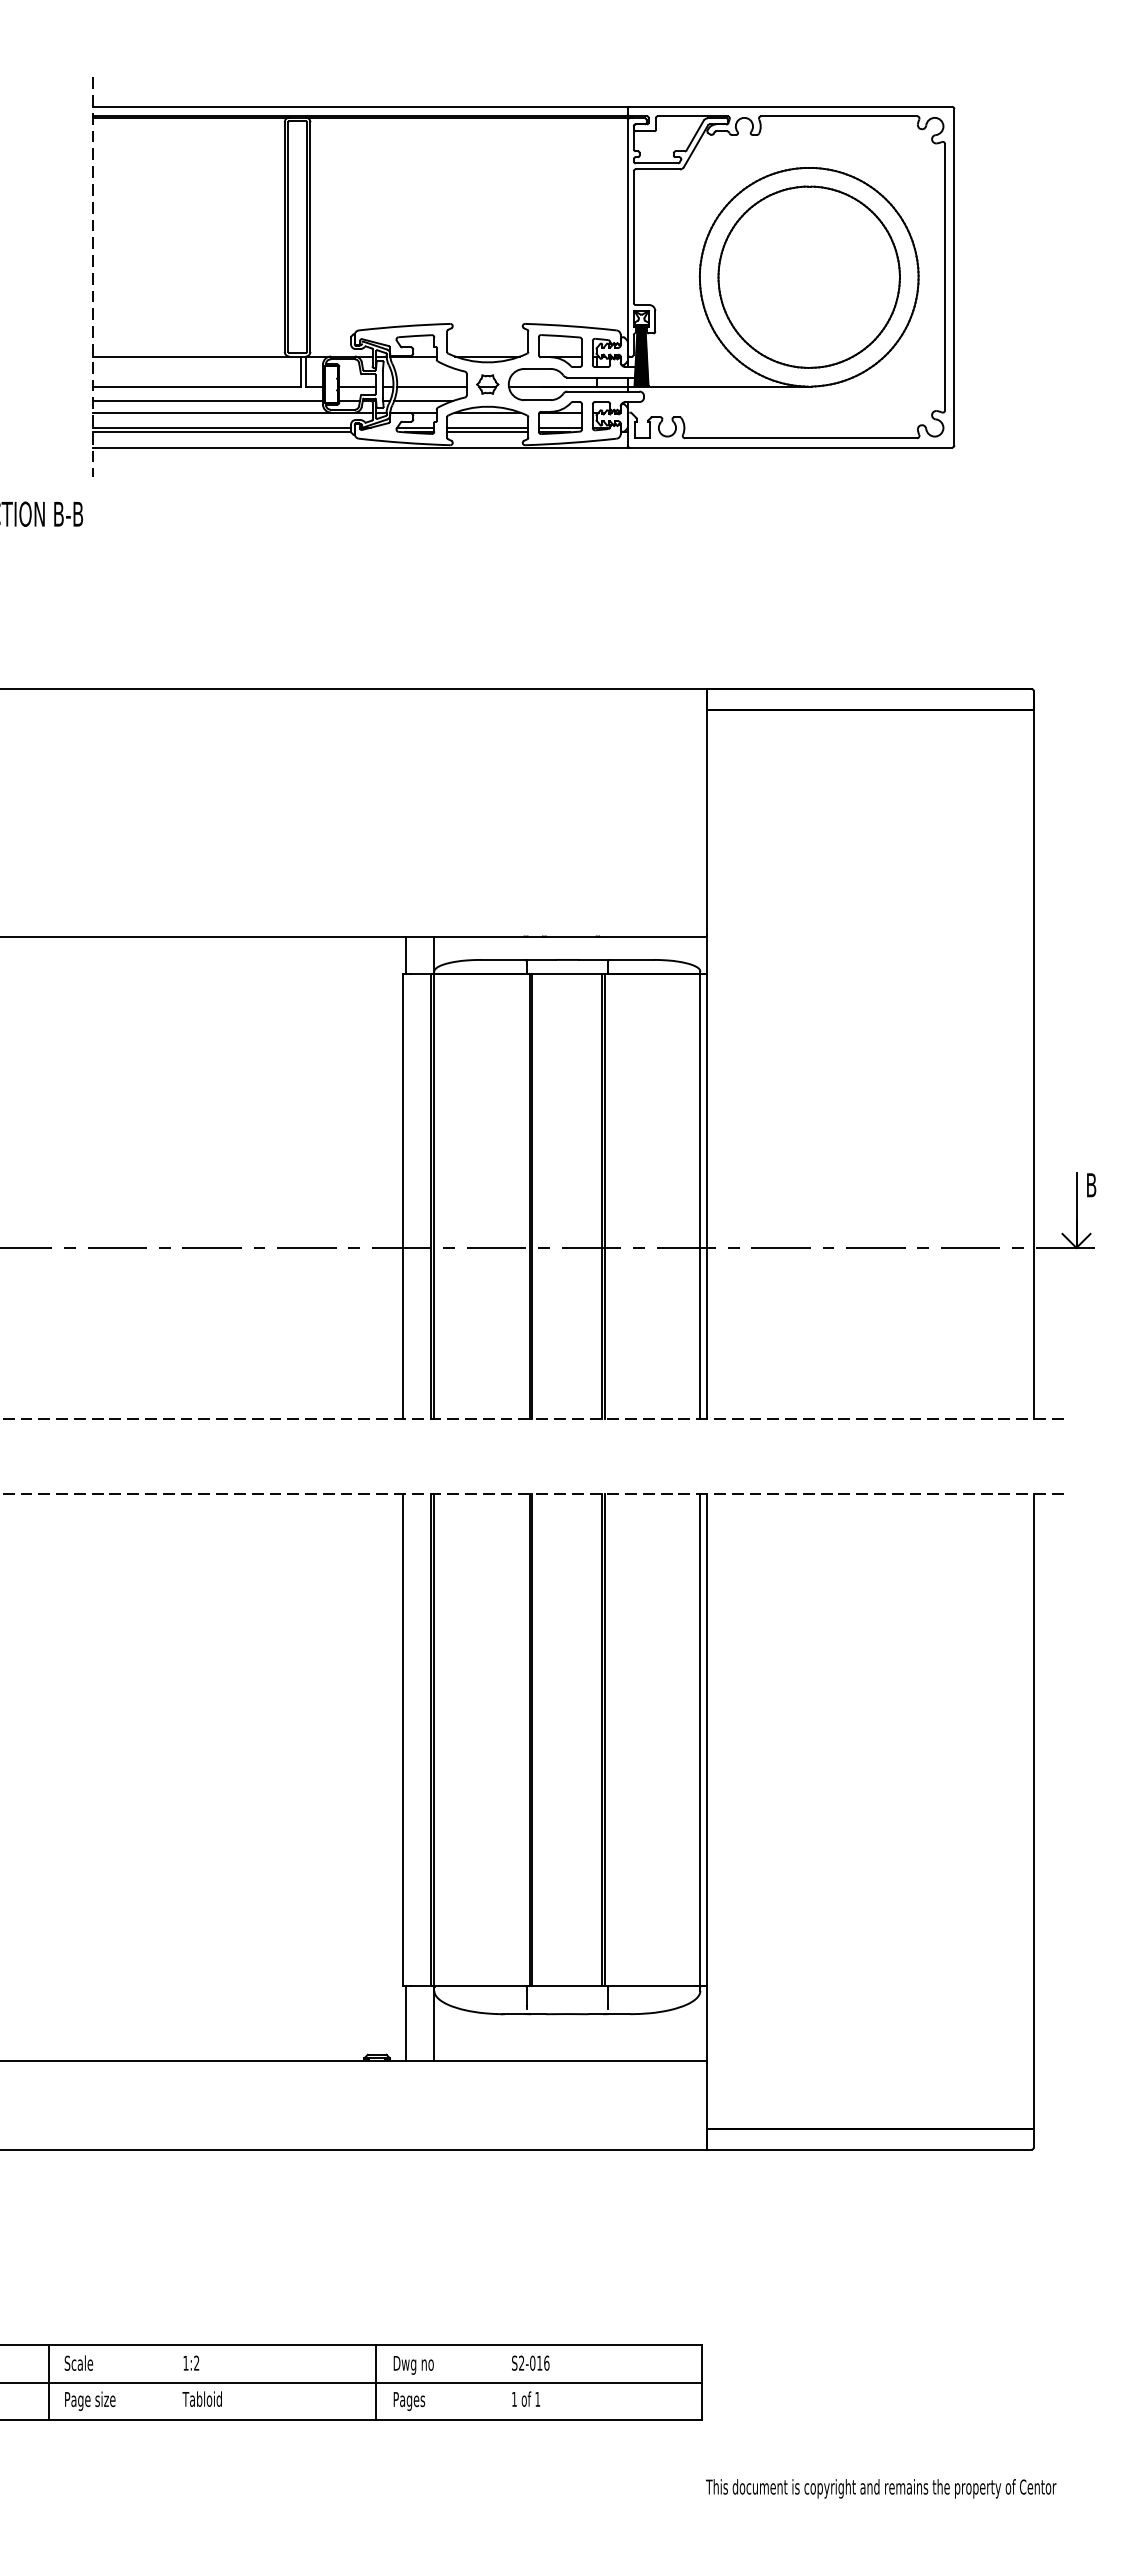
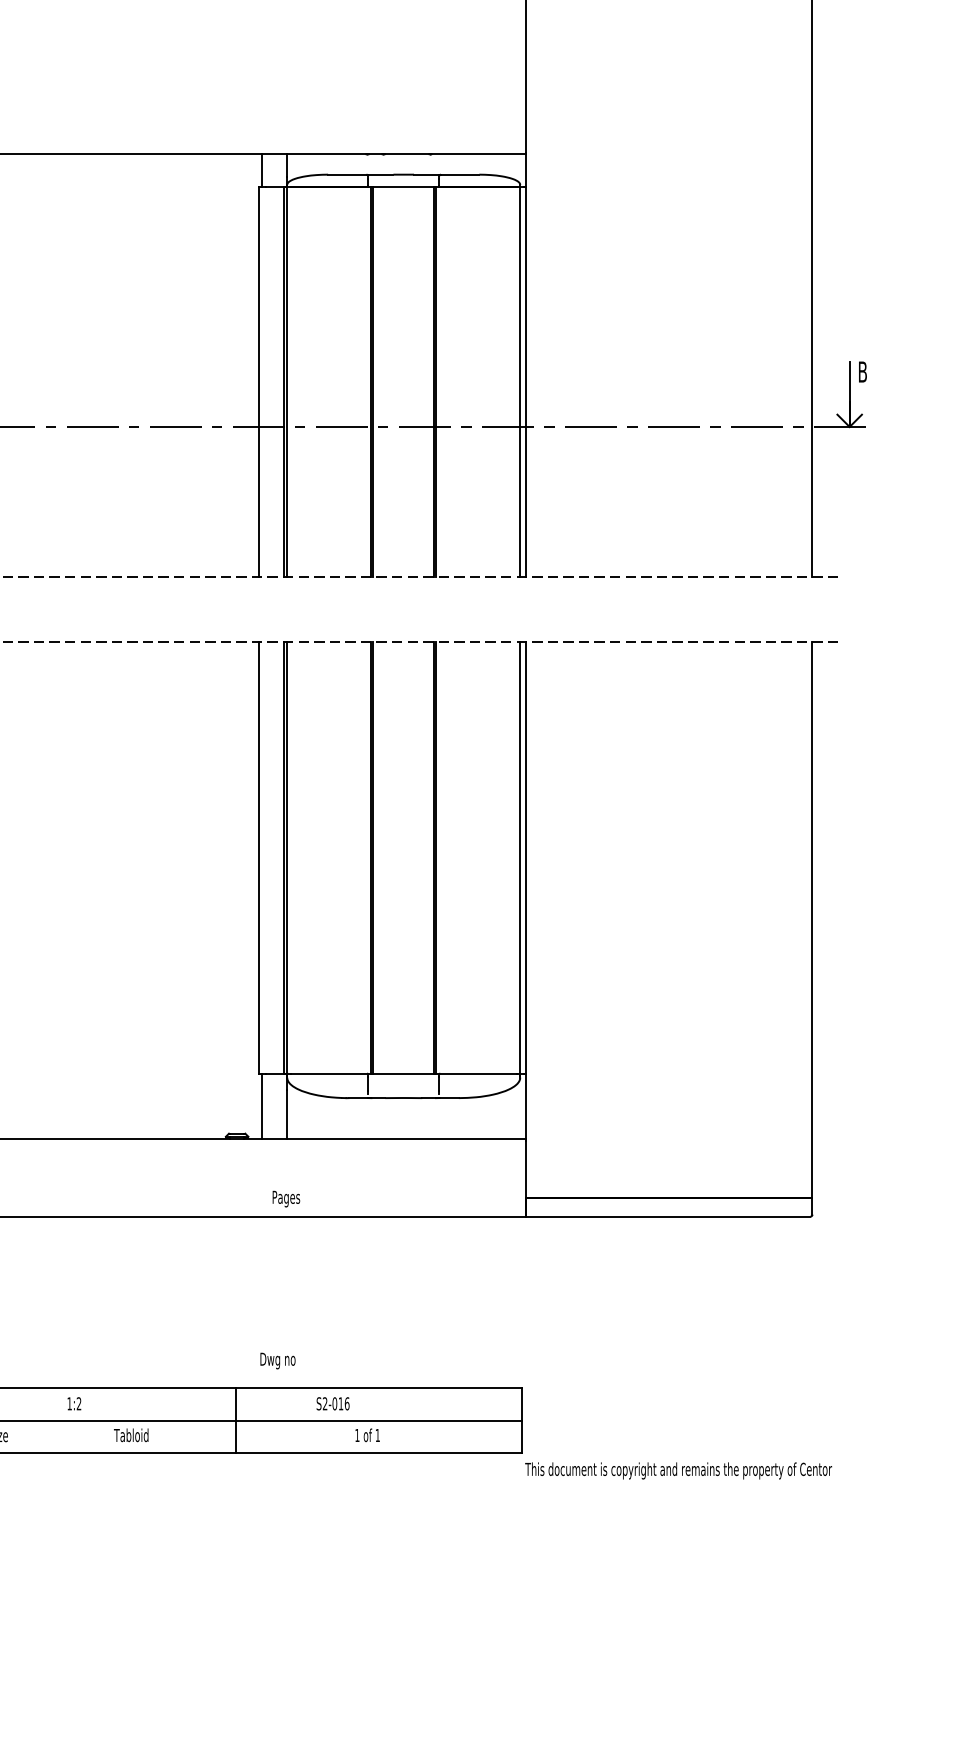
text: (530, 2362) -> (332, 1403), moved
text: (413, 2365) -> (277, 1361), moved
text: (201, 2398) -> (130, 1434), moved
text: (409, 2401) -> (286, 1199), moved
text: (881, 2488) -> (678, 1470), moved

